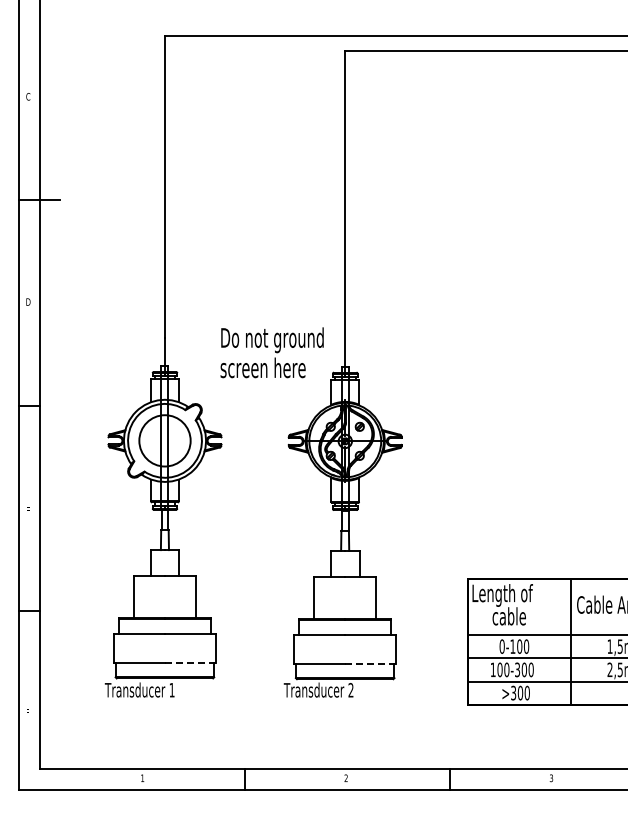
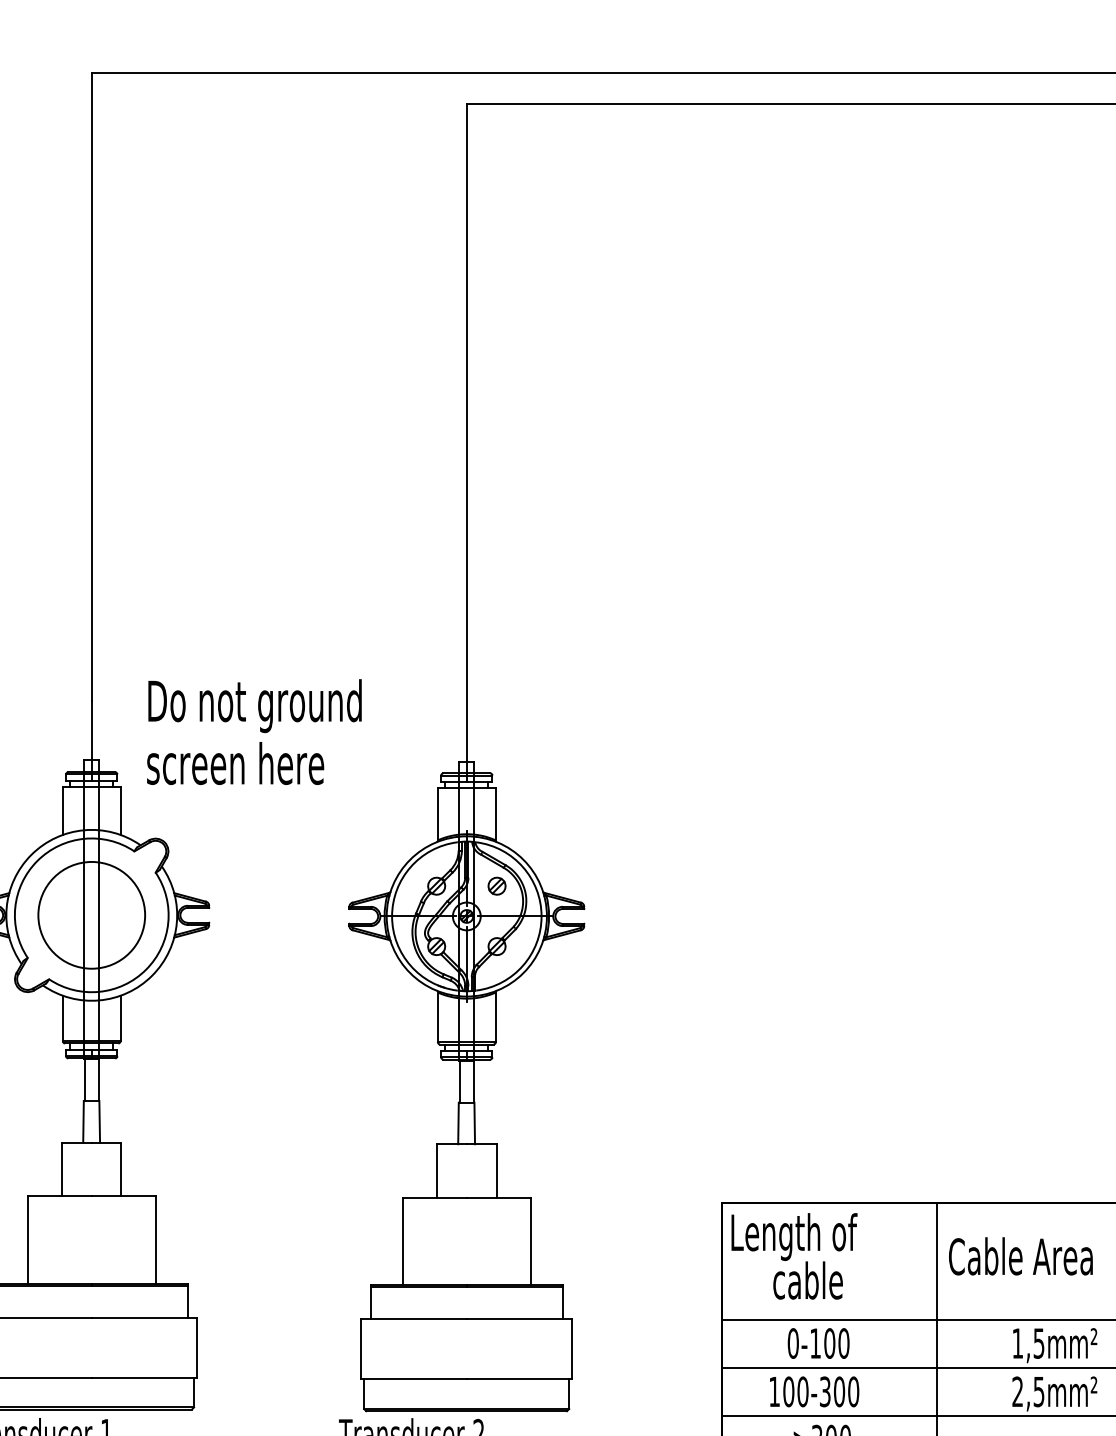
text: (271, 352) -> (252, 731), moved
line: (189, 663) -> (142, 1378), dashed -> solid
line: (370, 663) -> (519, 1378), dashed -> solid

